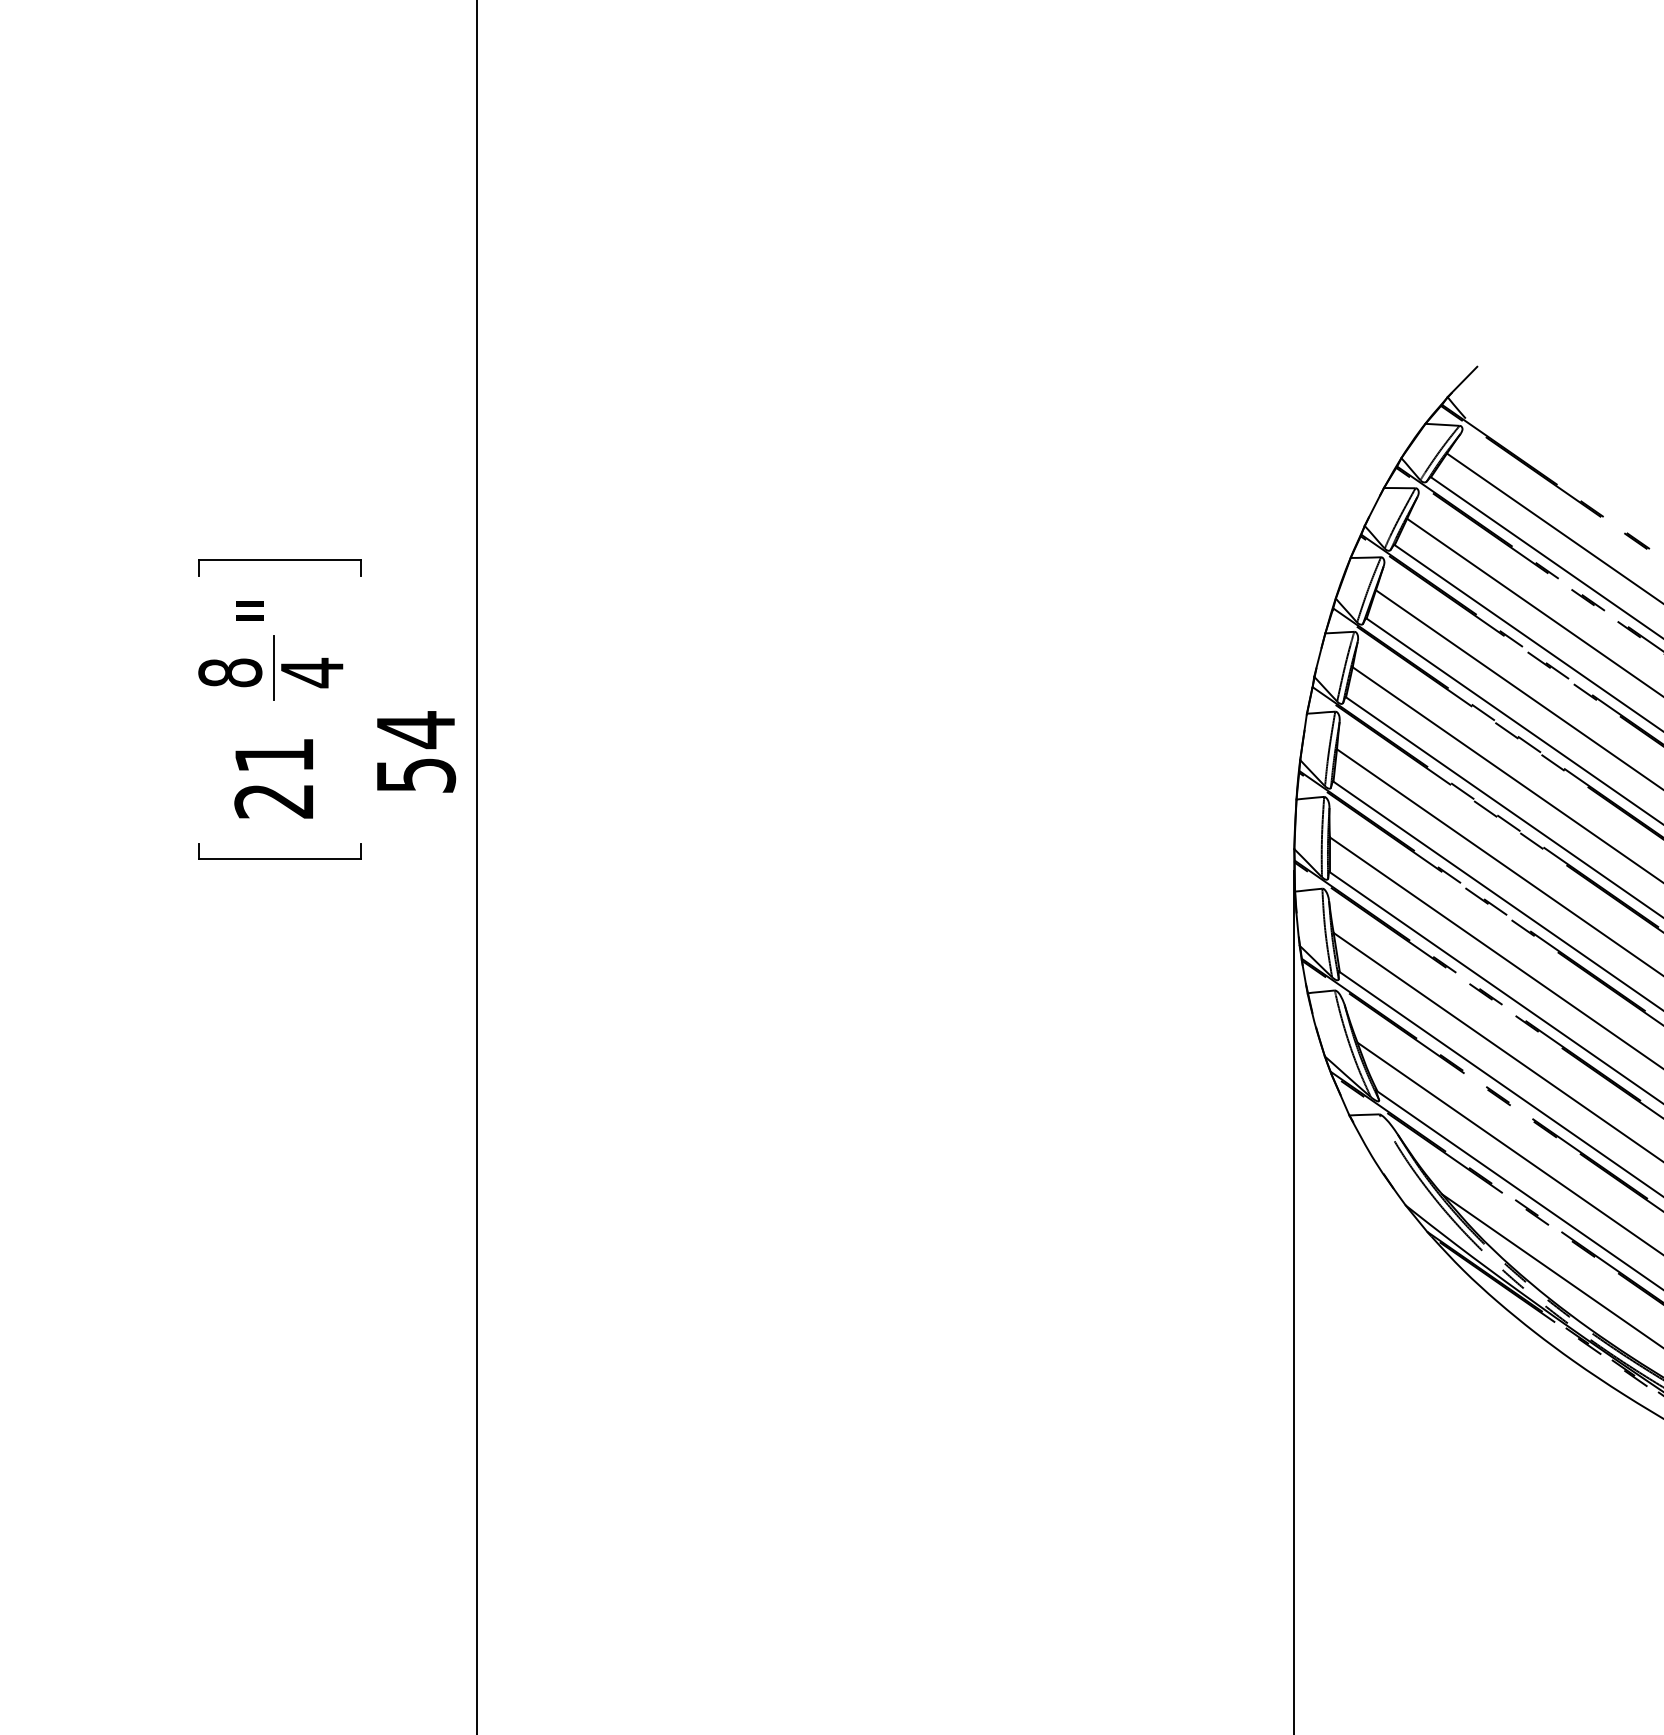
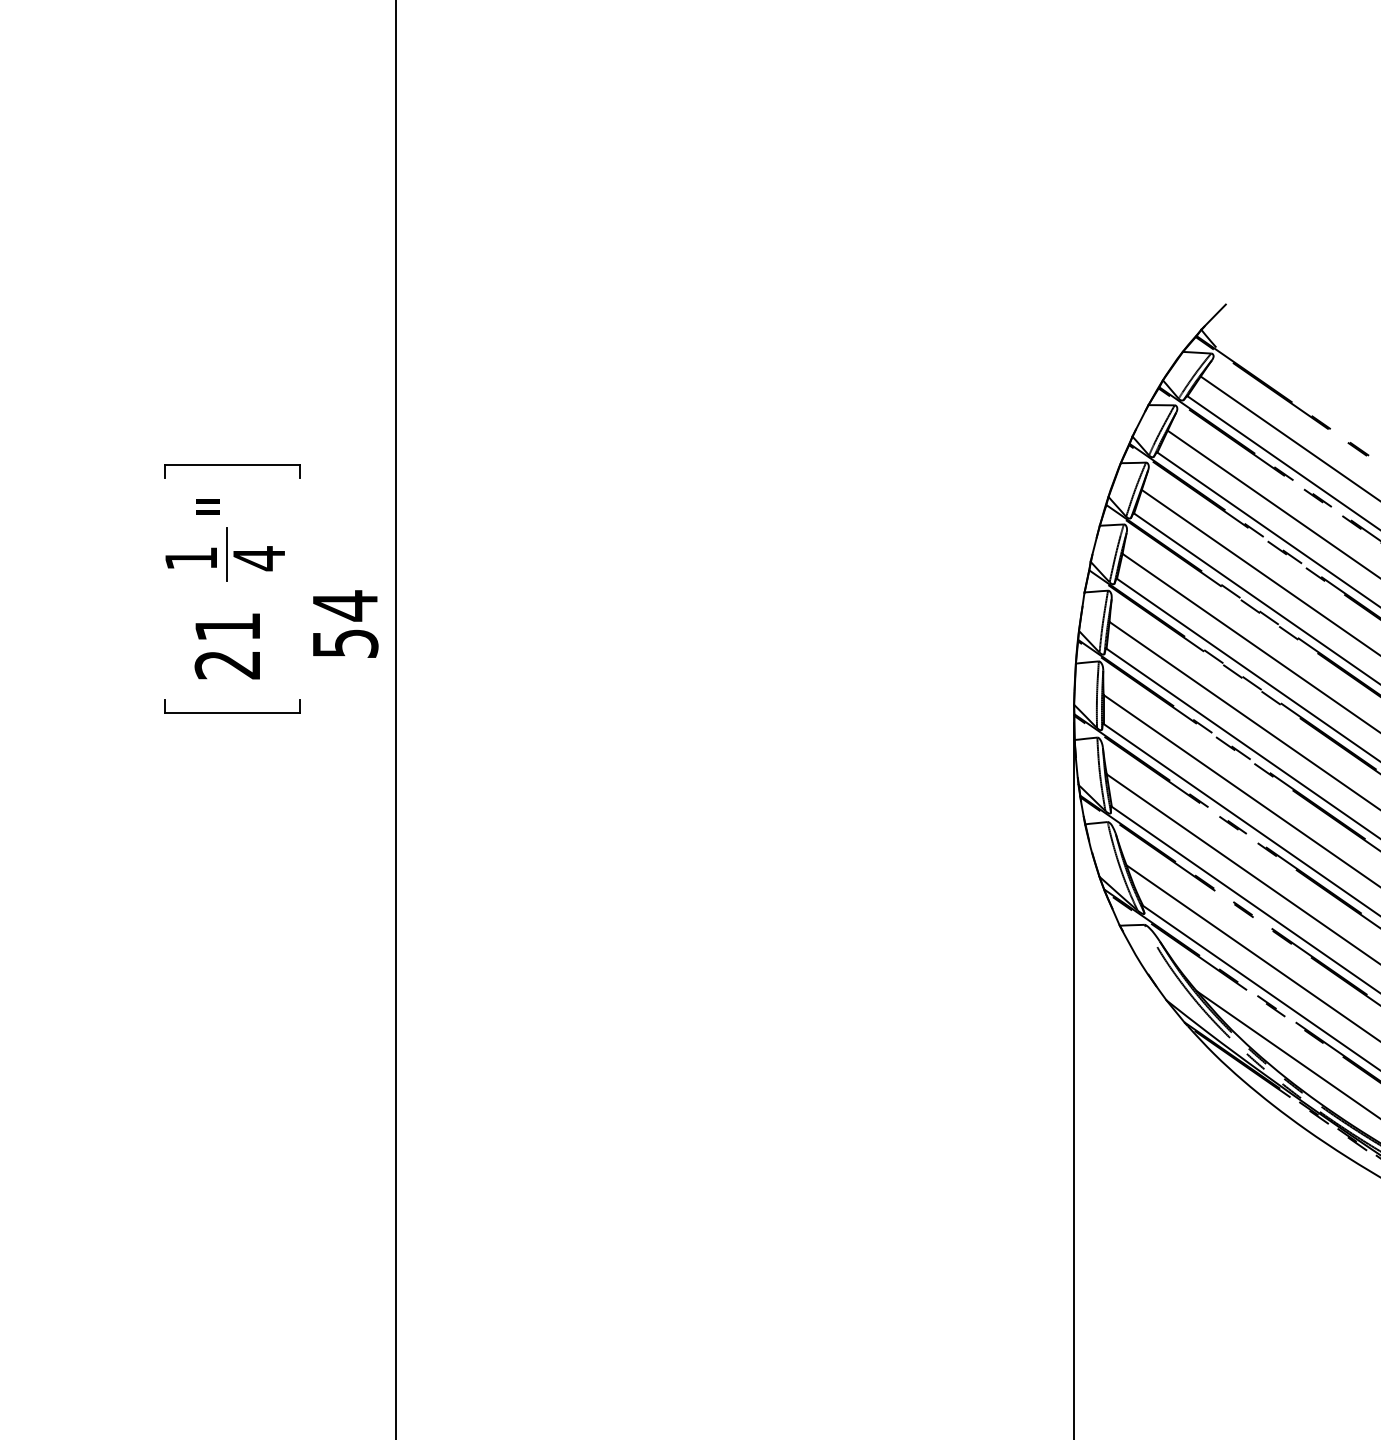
text: (230, 672) -> (191, 558), 8 -> 1

